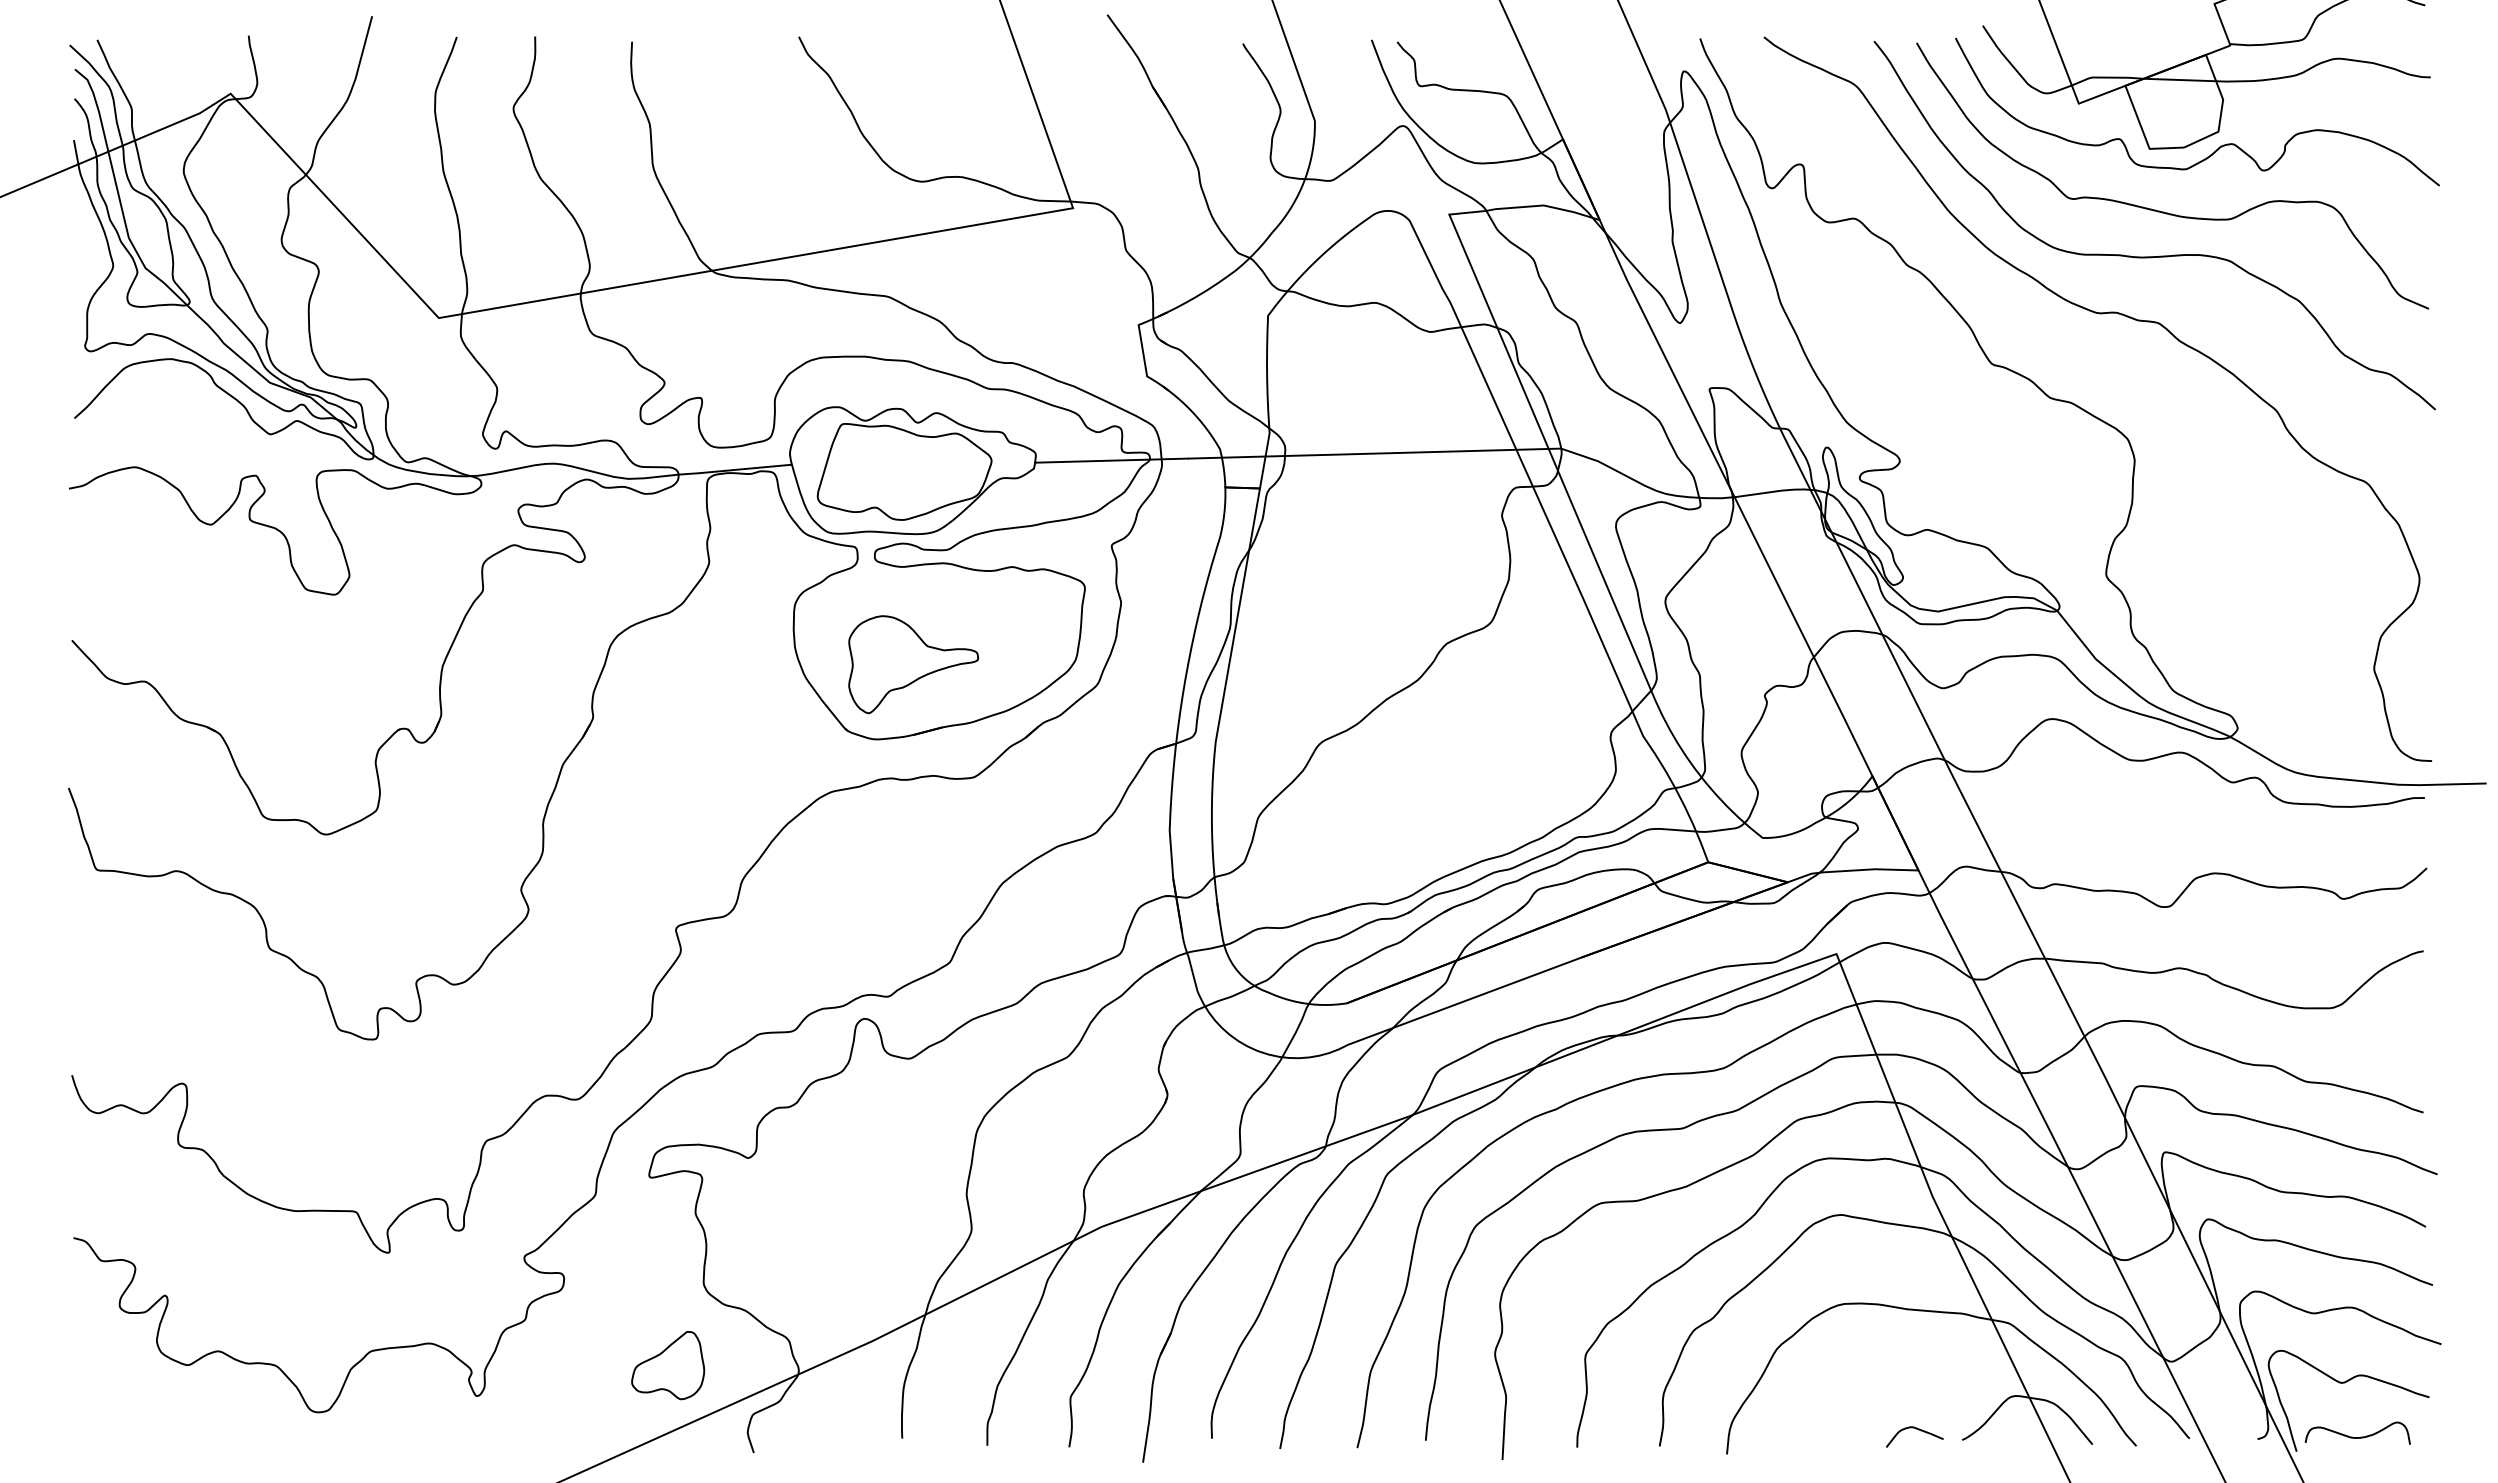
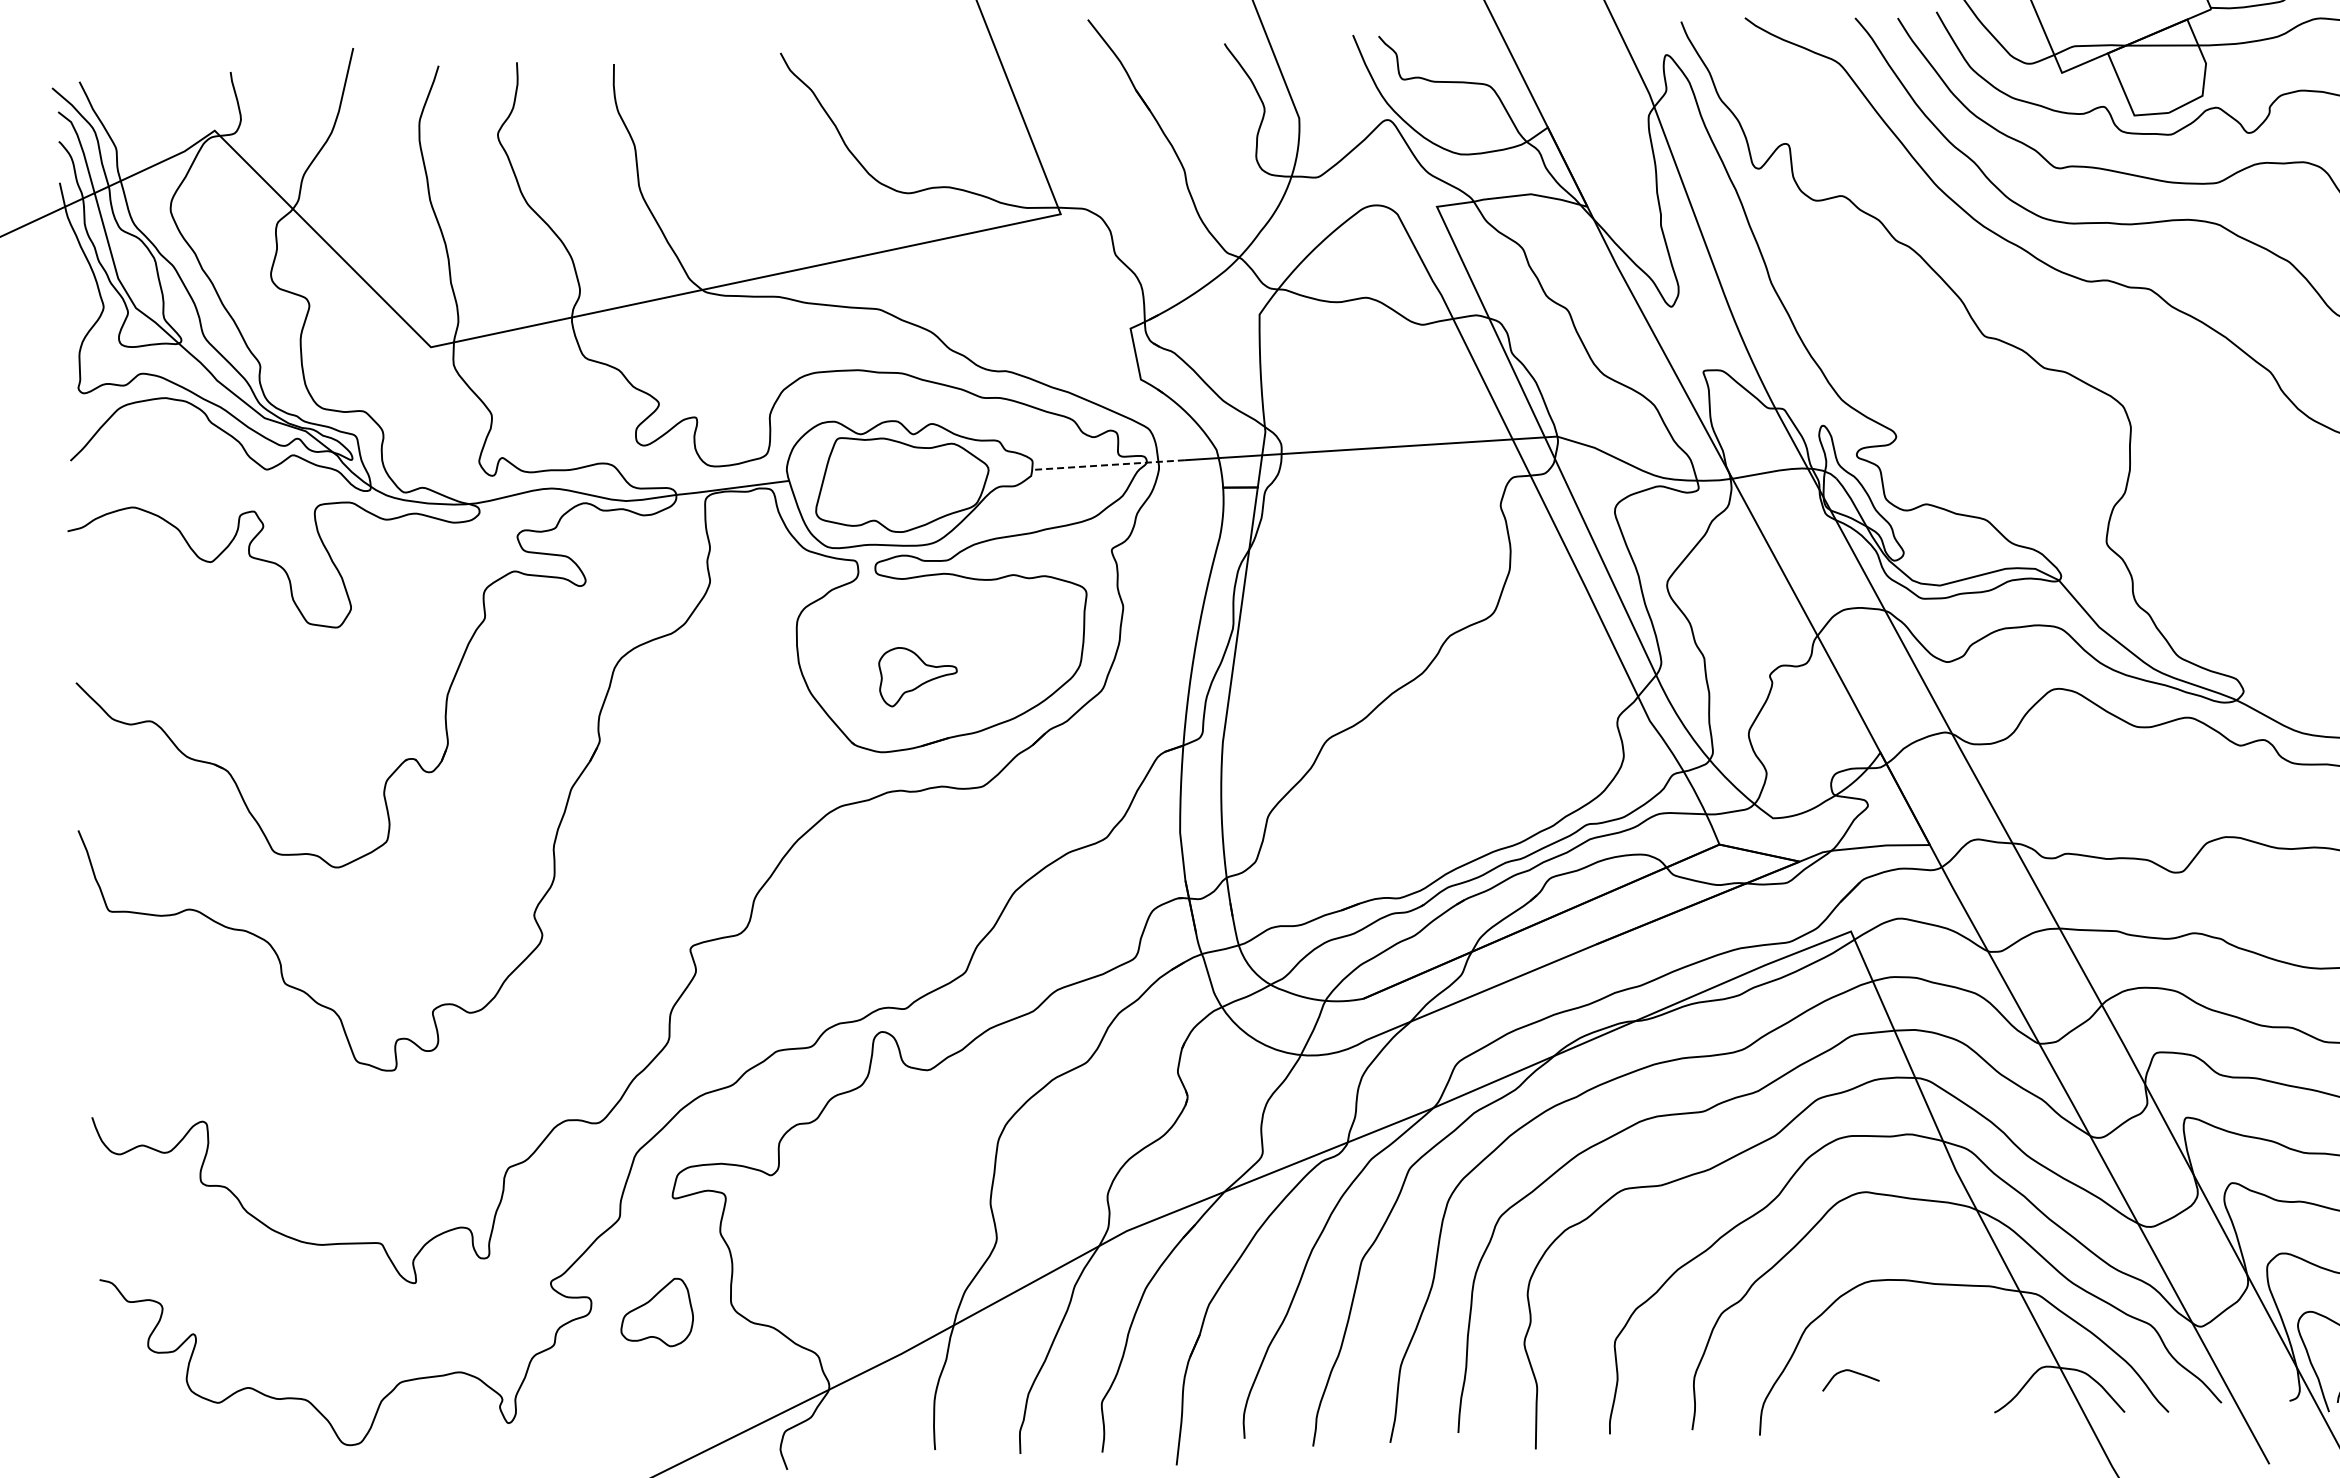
line: (1111, 460) -> (1108, 464), solid -> dashed
part: (913, 664) -> (918, 676), size x0.6
part: (668, 1365) -> (657, 1313), moved
curve: (1915, 1429) -> (1851, 1372), moved

